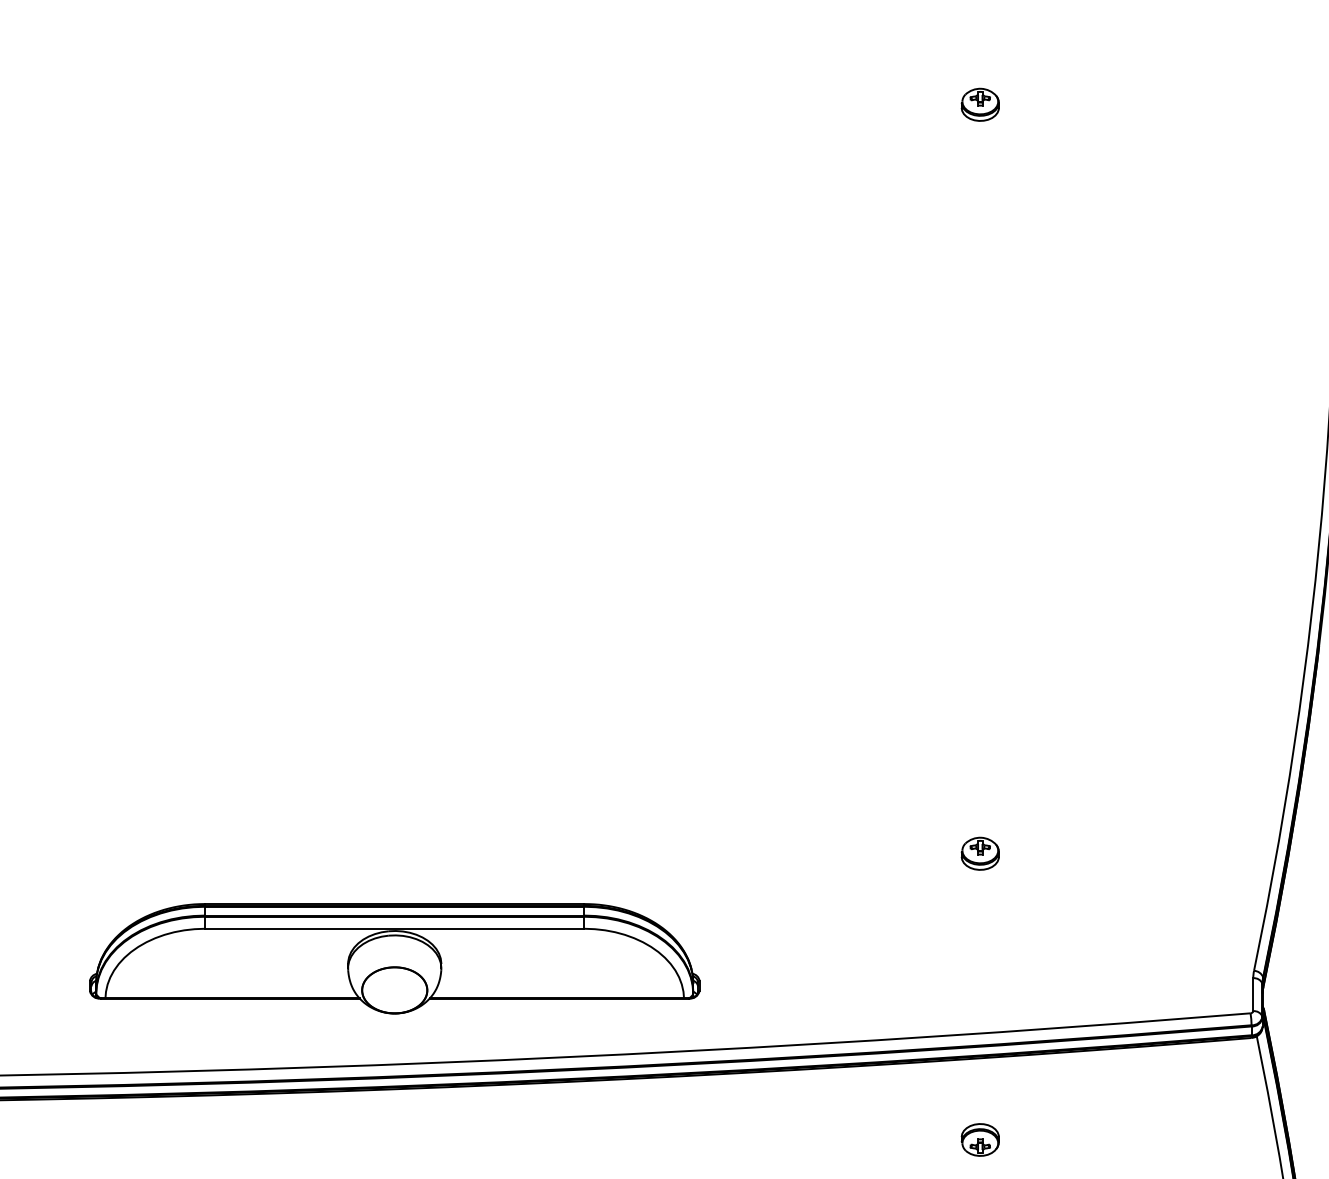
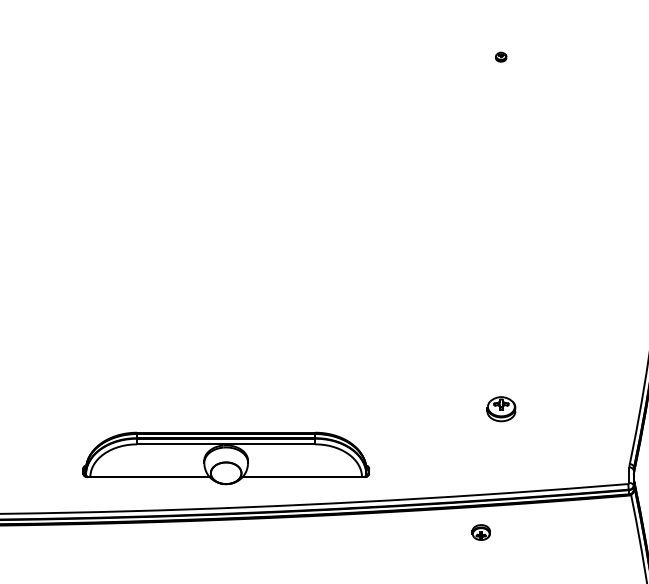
part: (978, 103) -> (500, 56), size x0.6
part: (978, 852) -> (500, 408), size x1.6
part: (978, 1139) -> (480, 532), moved

